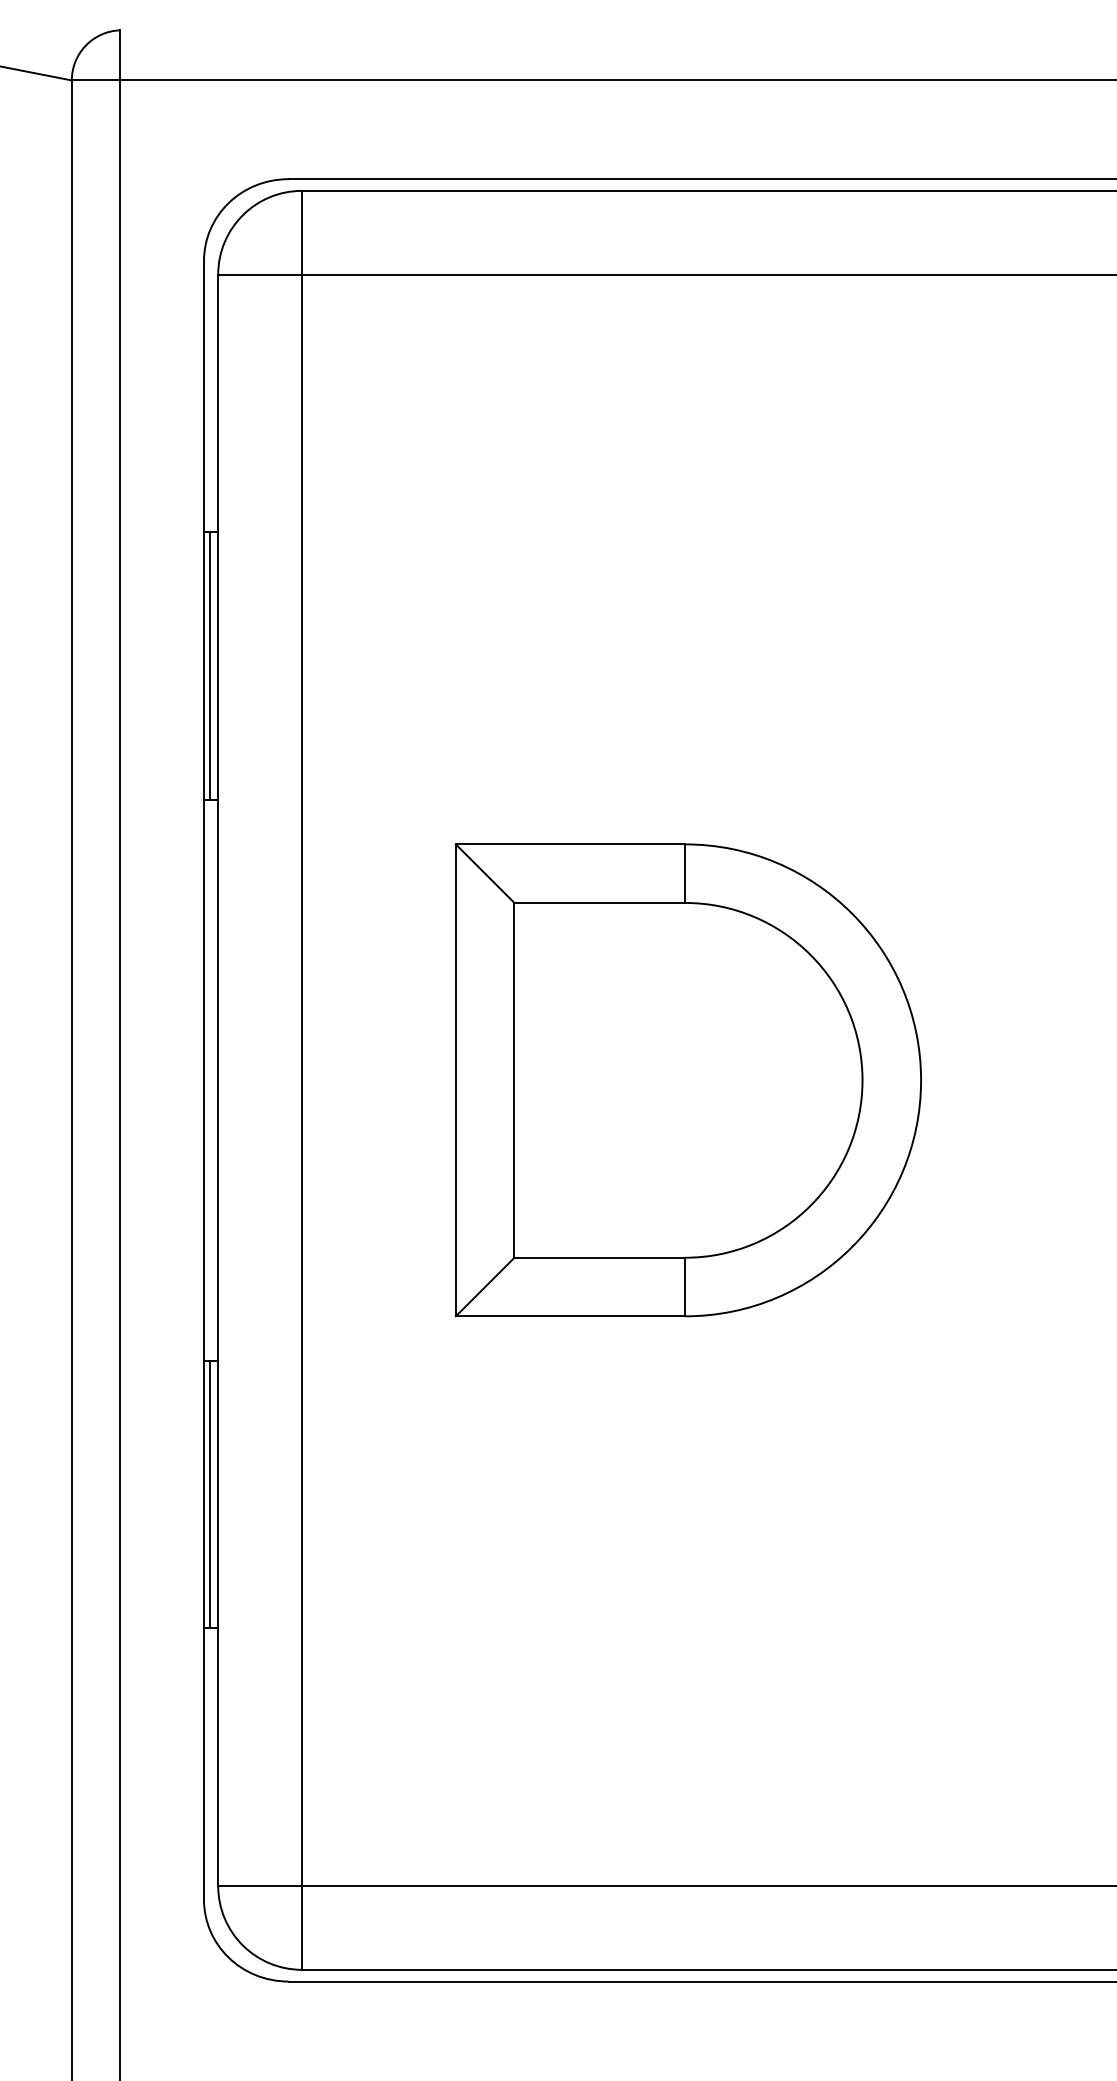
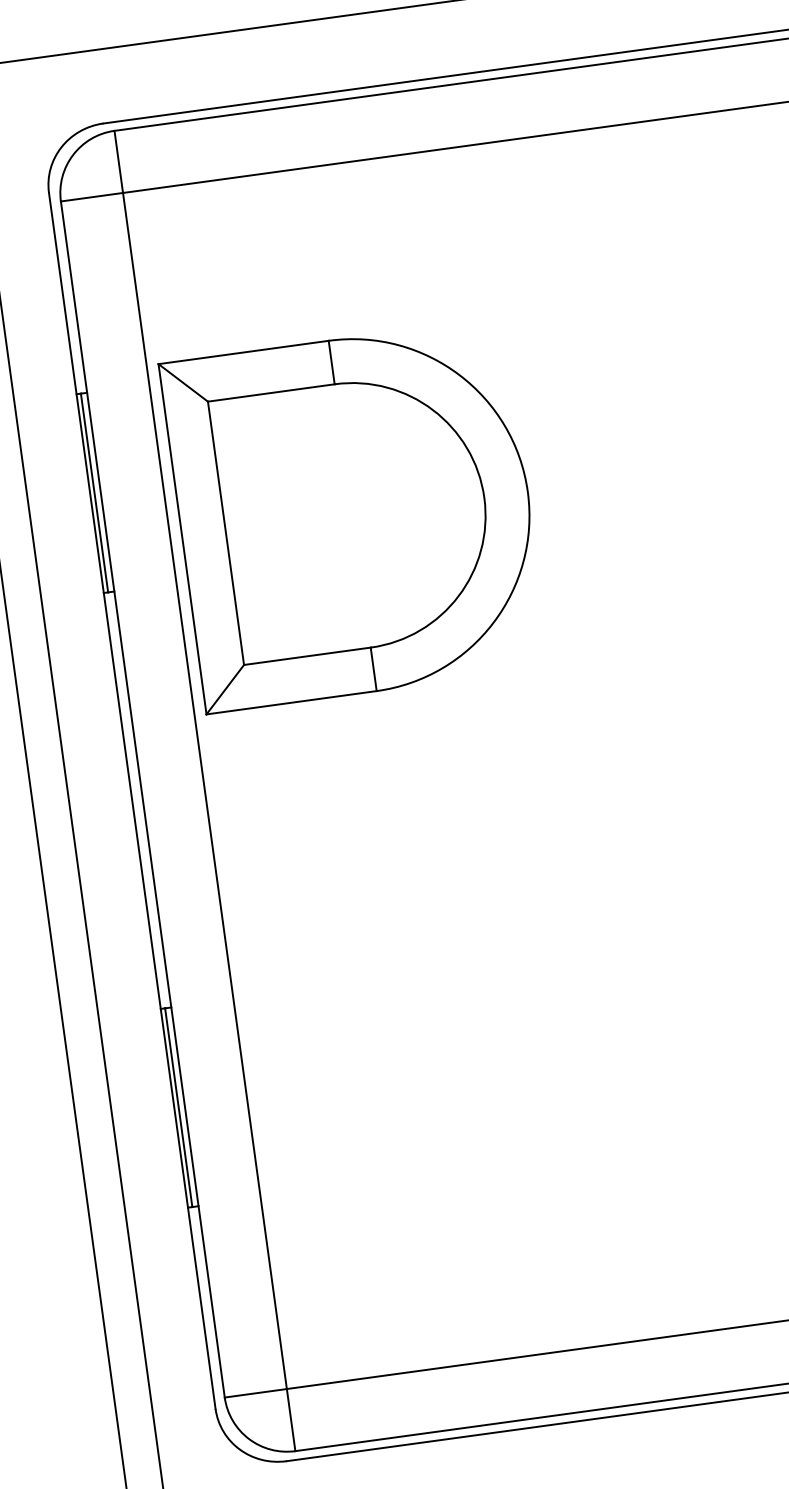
part: (687, 1080) -> (354, 515), moved

